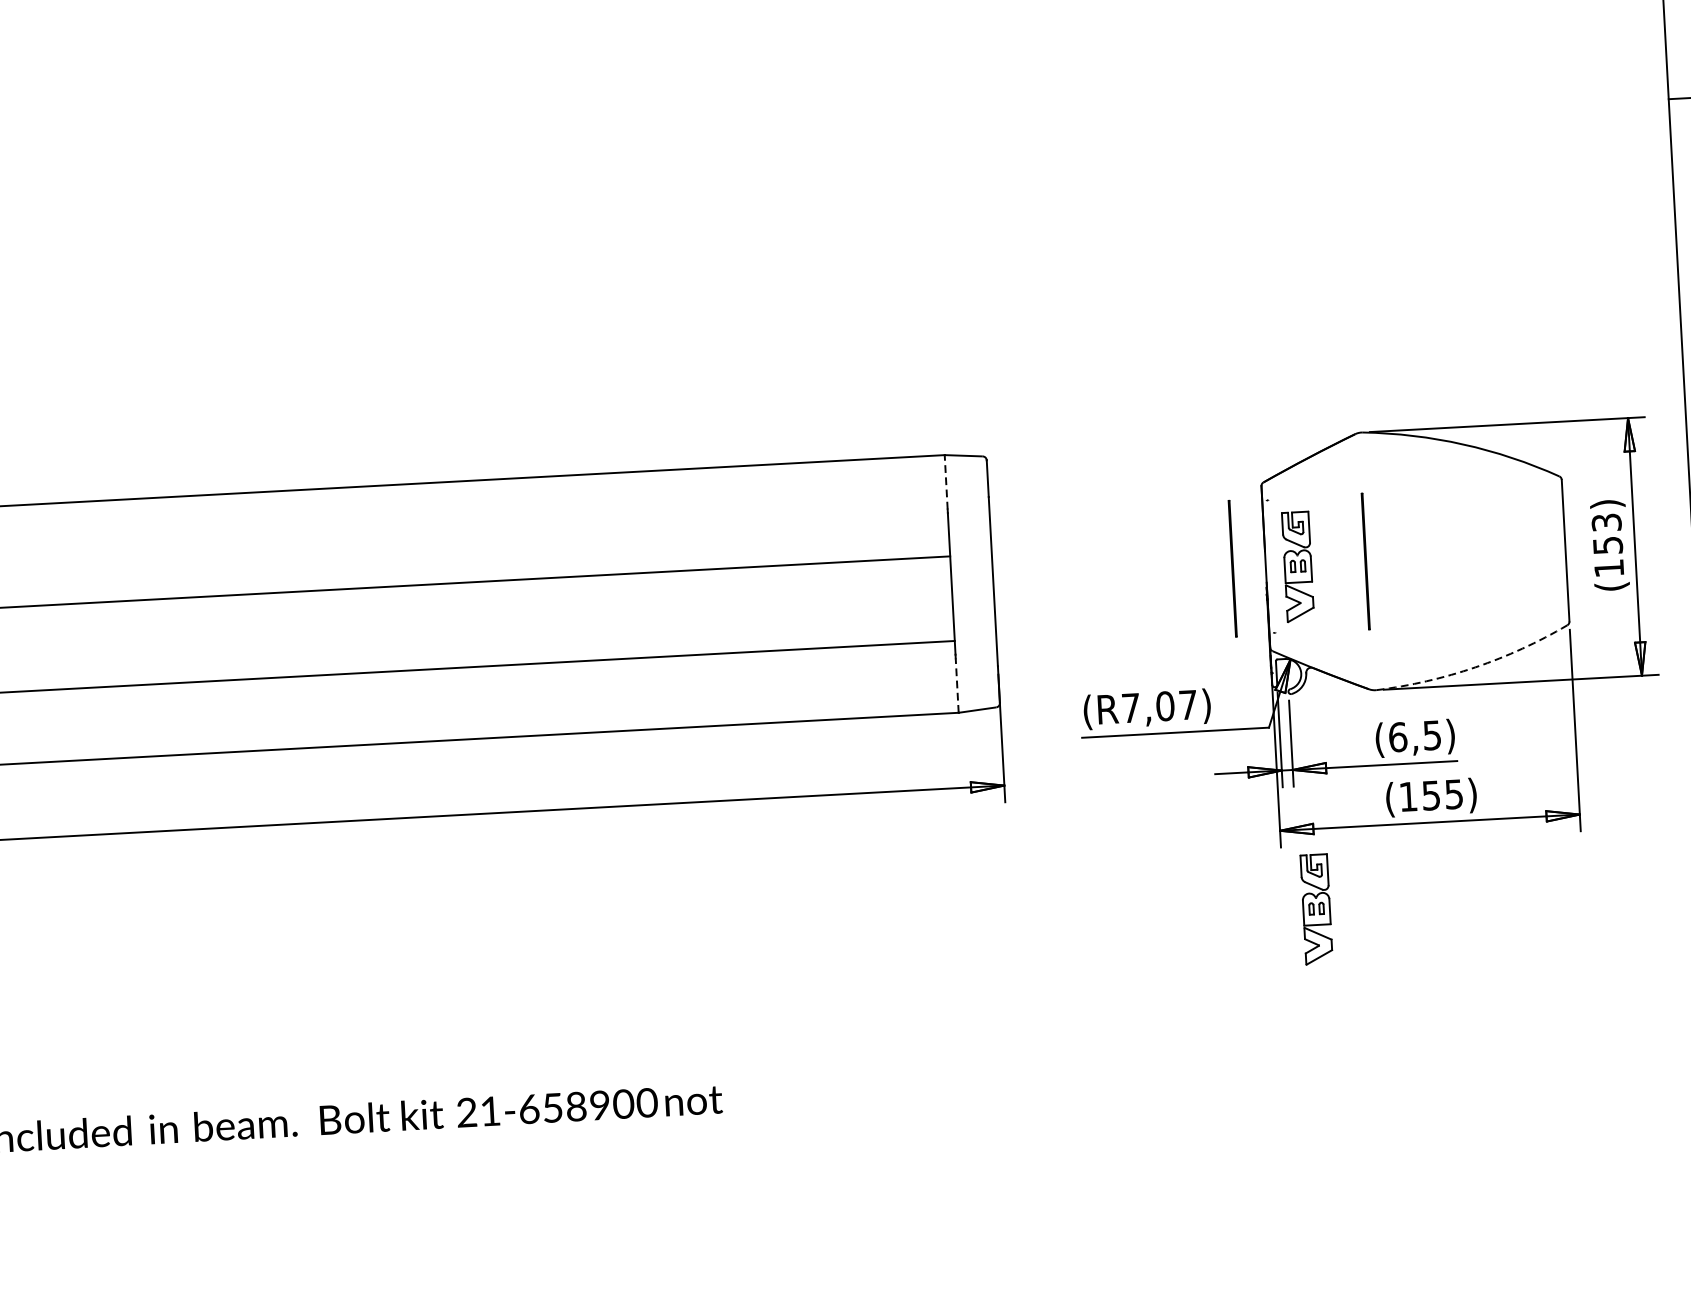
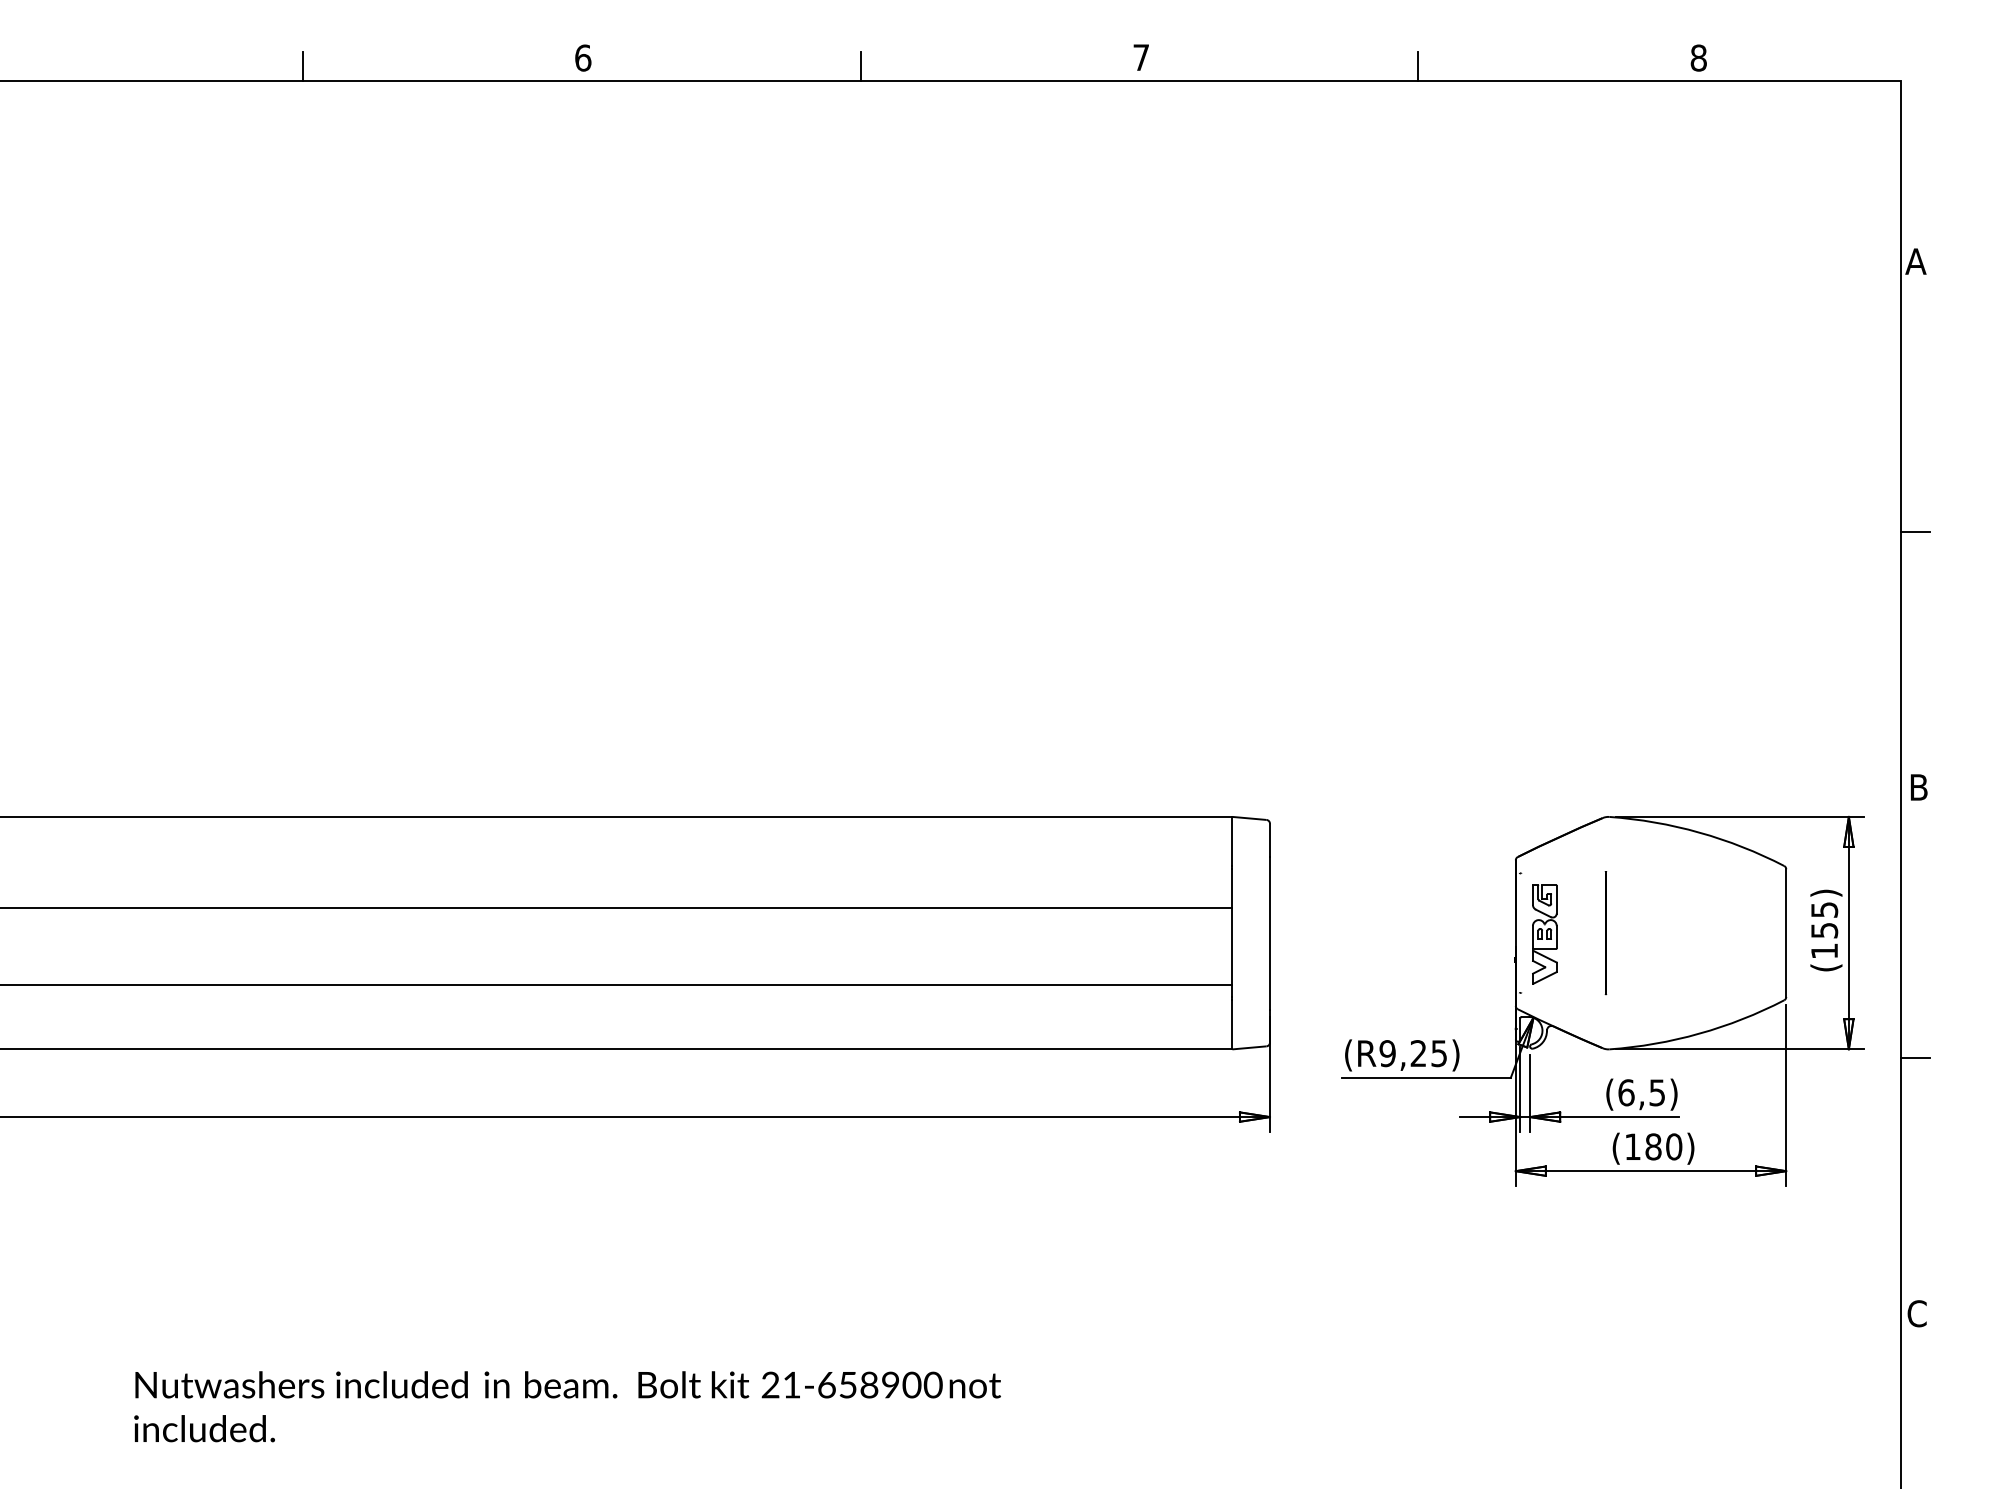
line: (946, 482) -> (1232, 841), dashed -> solid
text: (1606, 522) -> (1824, 909), (153) -> (155)
part: (1232, 569) -> (1485, 933), removed
arc: (1475, 667) -> (1699, 1033), dashed -> solid
line: (957, 685) -> (1232, 1024), dashed -> solid
text: (1158, 706) -> (1412, 1053), (R7,07) -> (R9,25)
text: (1442, 794) -> (1663, 1146), (155) -> (180)
part: (1316, 909) -> (1544, 1243), removed

